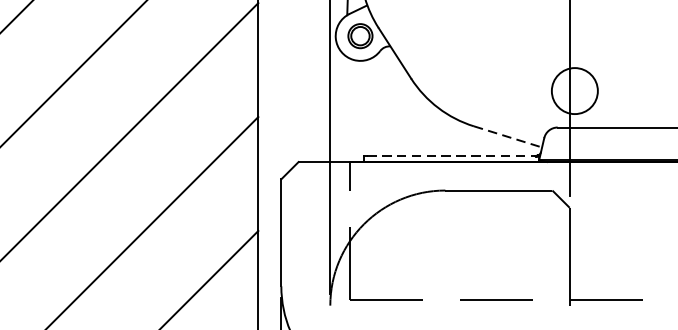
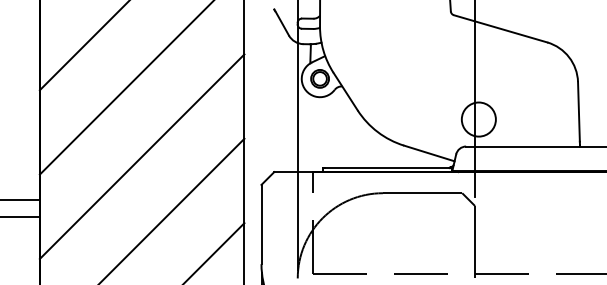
line: (508, 136) -> (429, 153), dashed -> solid
line: (451, 155) -> (387, 167), dashed -> solid

